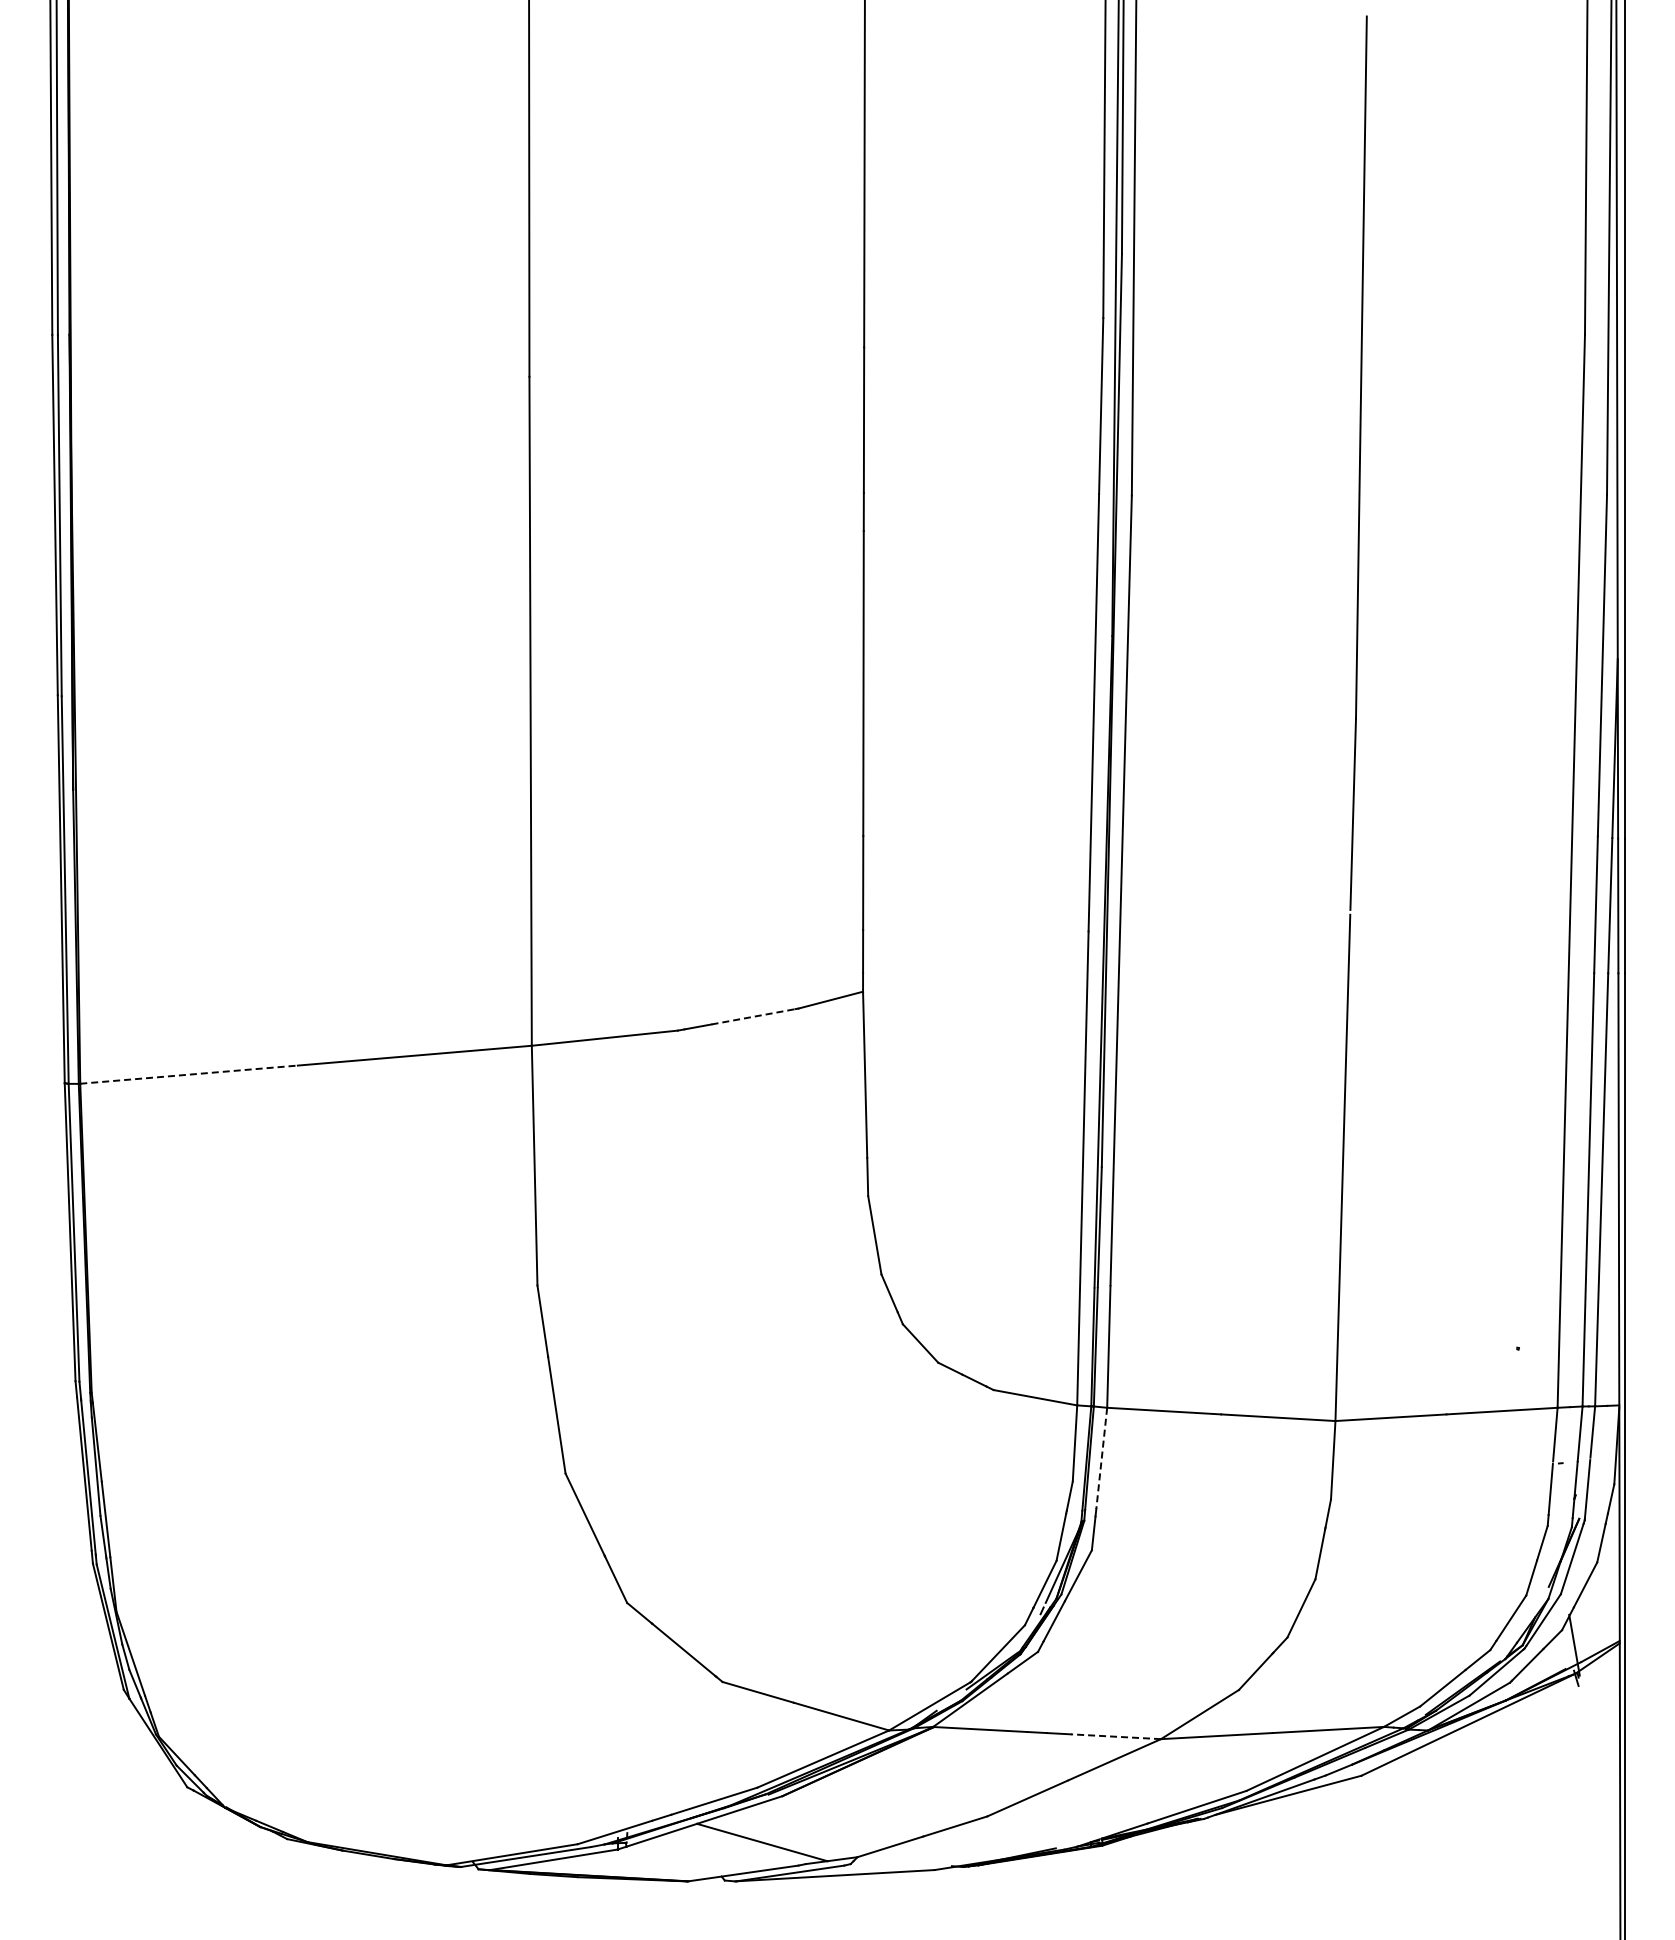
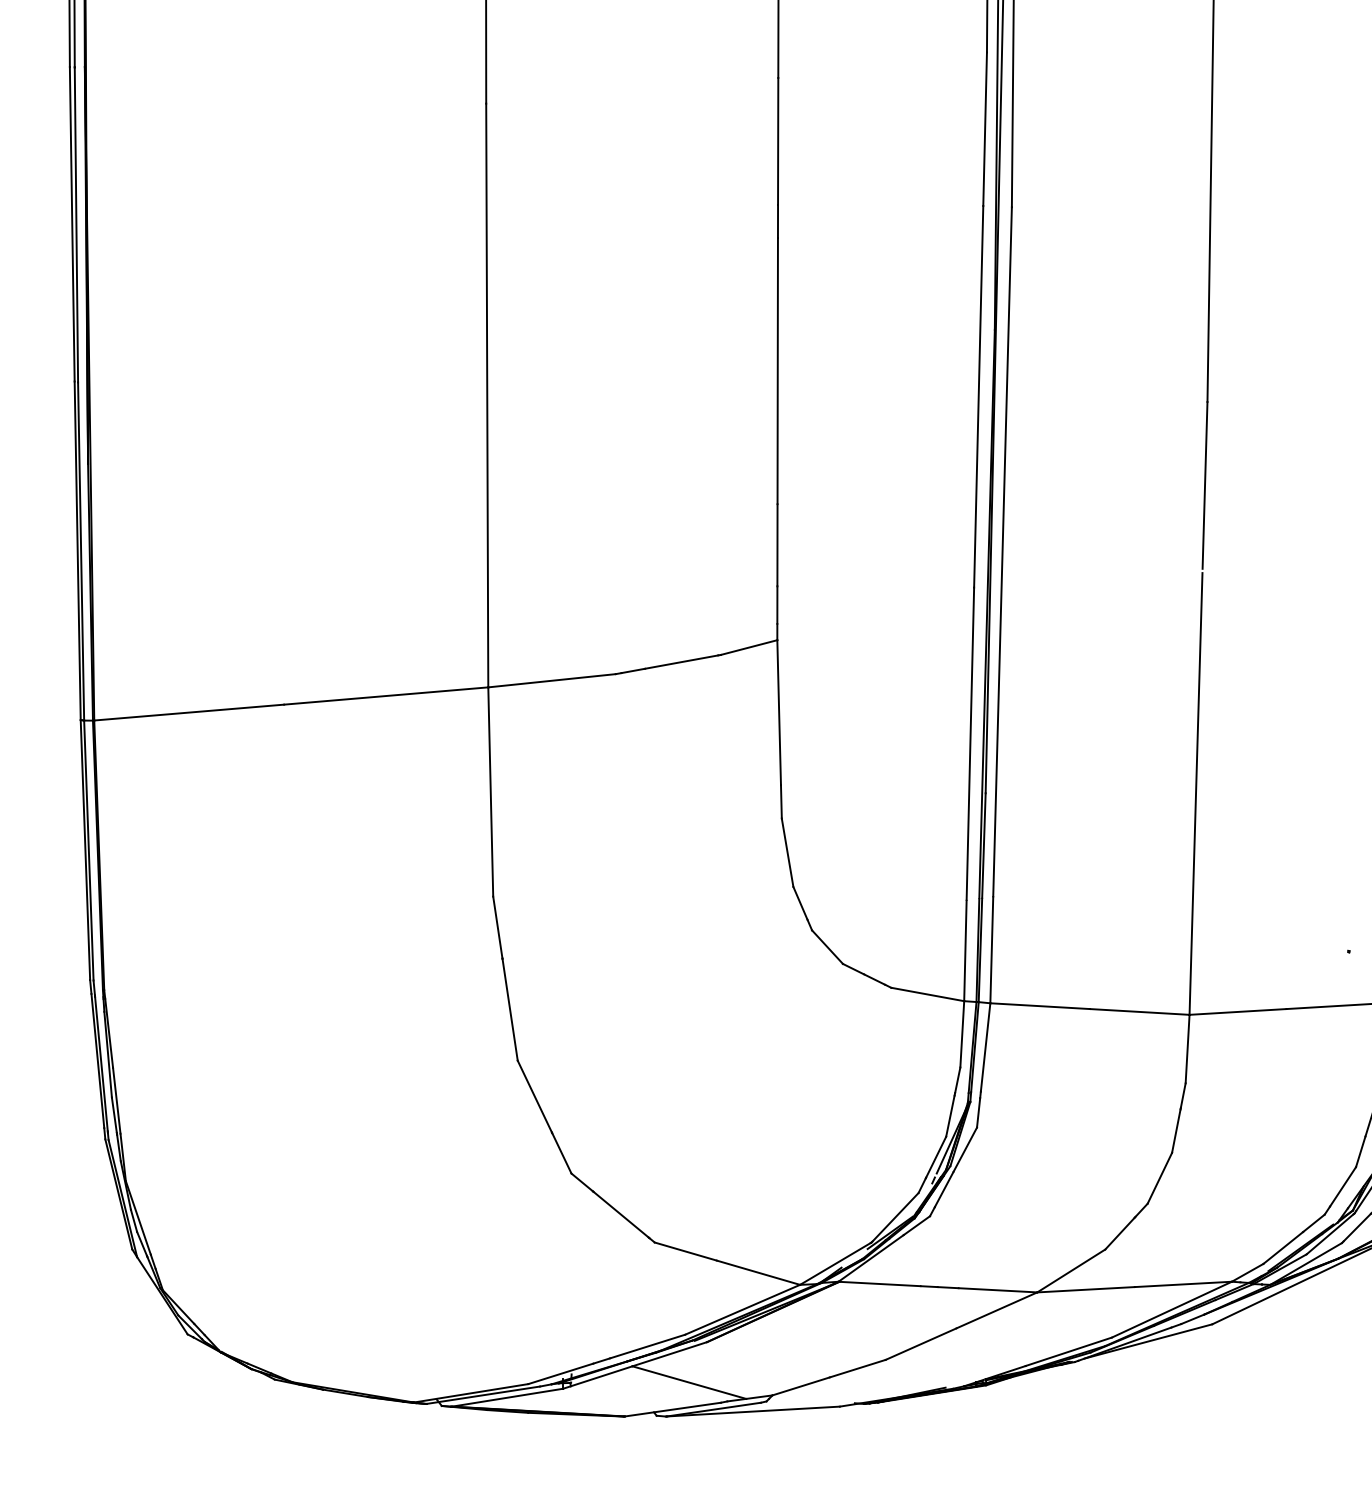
line: (753, 1016) -> (681, 661), dashed -> solid
line: (189, 1074) -> (189, 712), dashed -> solid
line: (1101, 1458) -> (985, 1047), dashed -> solid
line: (1115, 1736) -> (997, 1290), dashed -> solid

